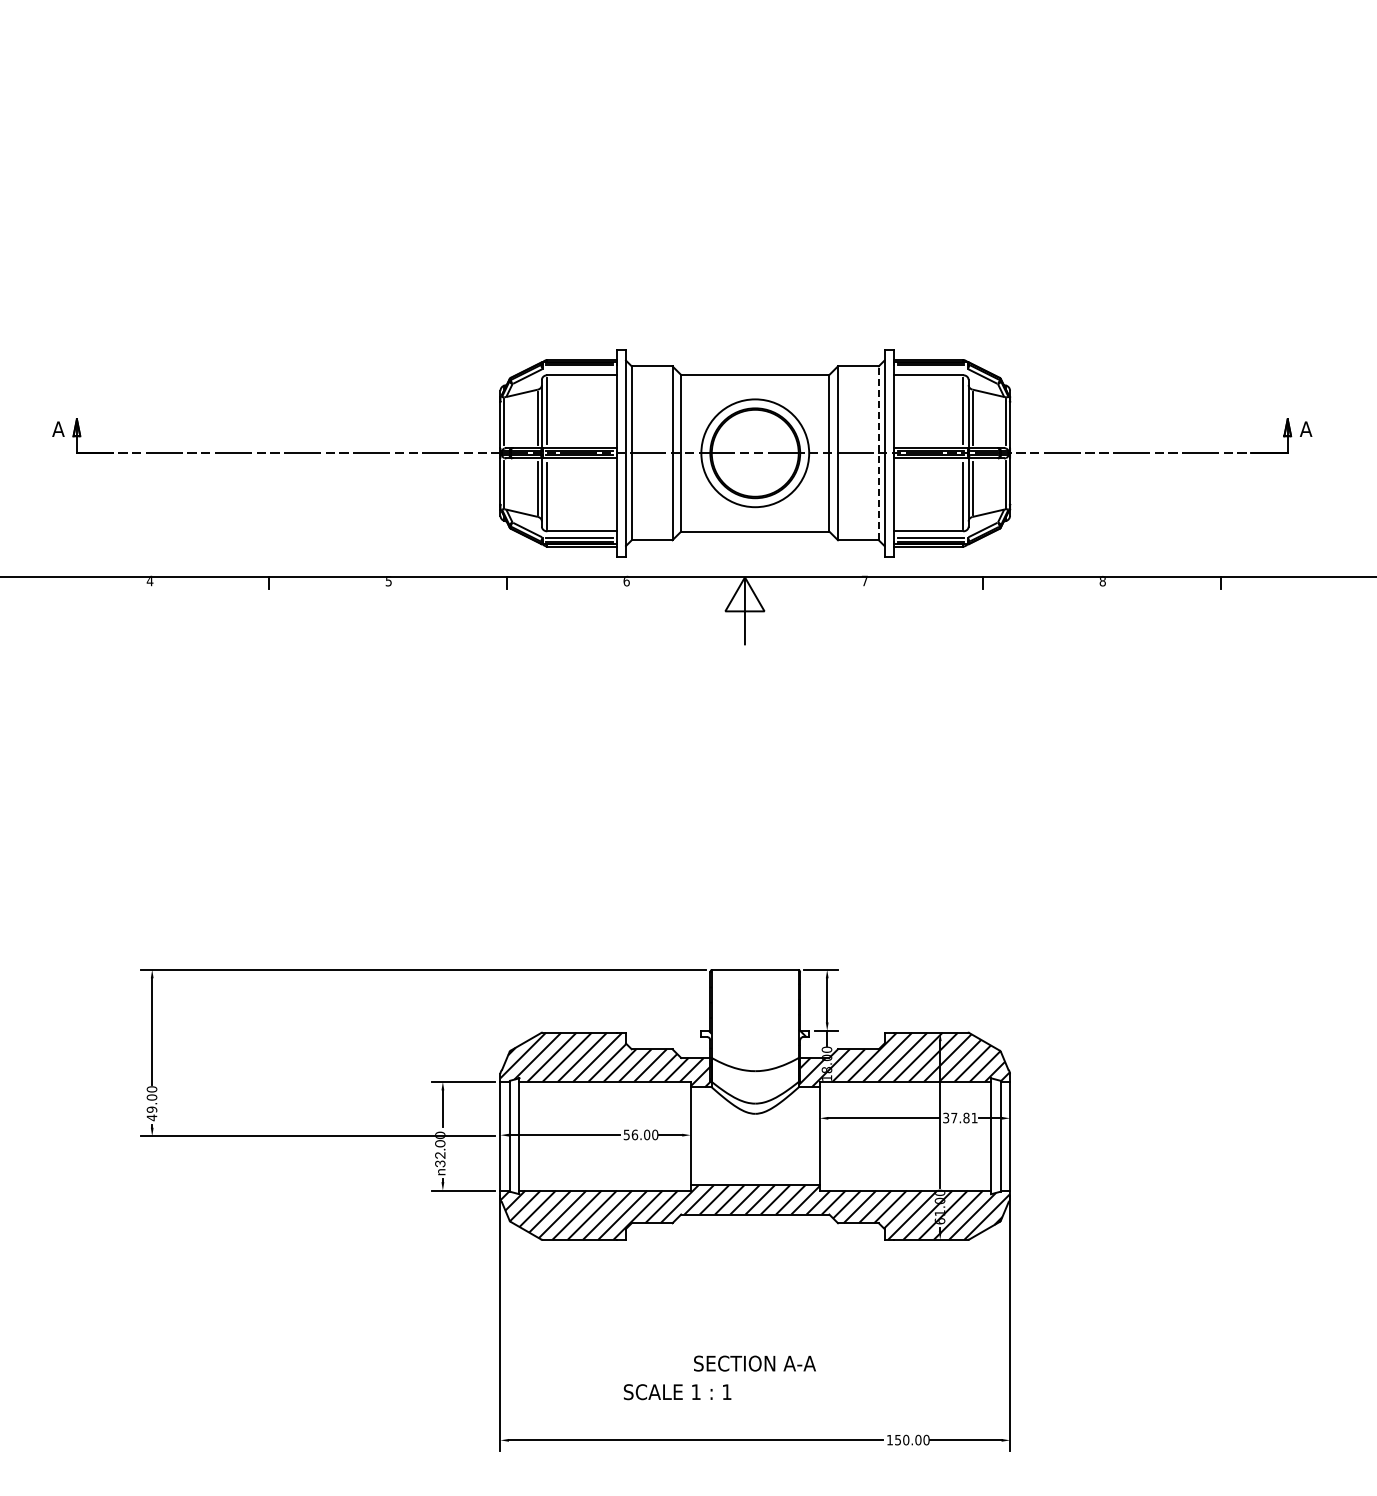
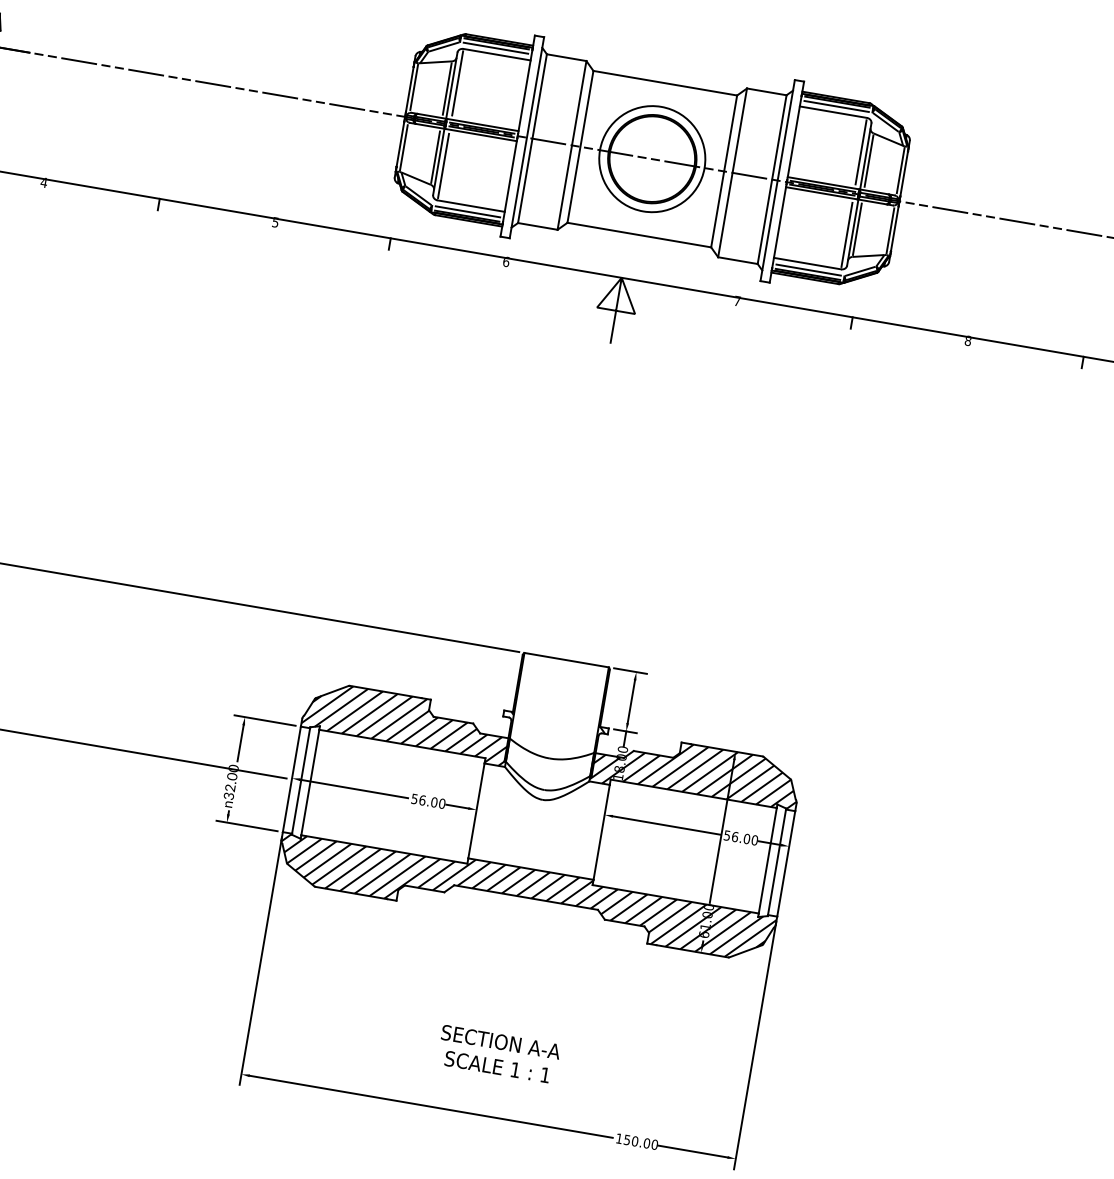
line: (579, 368) -> (495, 47), added
line: (930, 368) -> (836, 105), added
line: (878, 453) -> (771, 179), dashed -> solid
text: (960, 1117) -> (741, 837), 37.81 -> 56.00
text: (677, 1392) -> (497, 1067), moved

